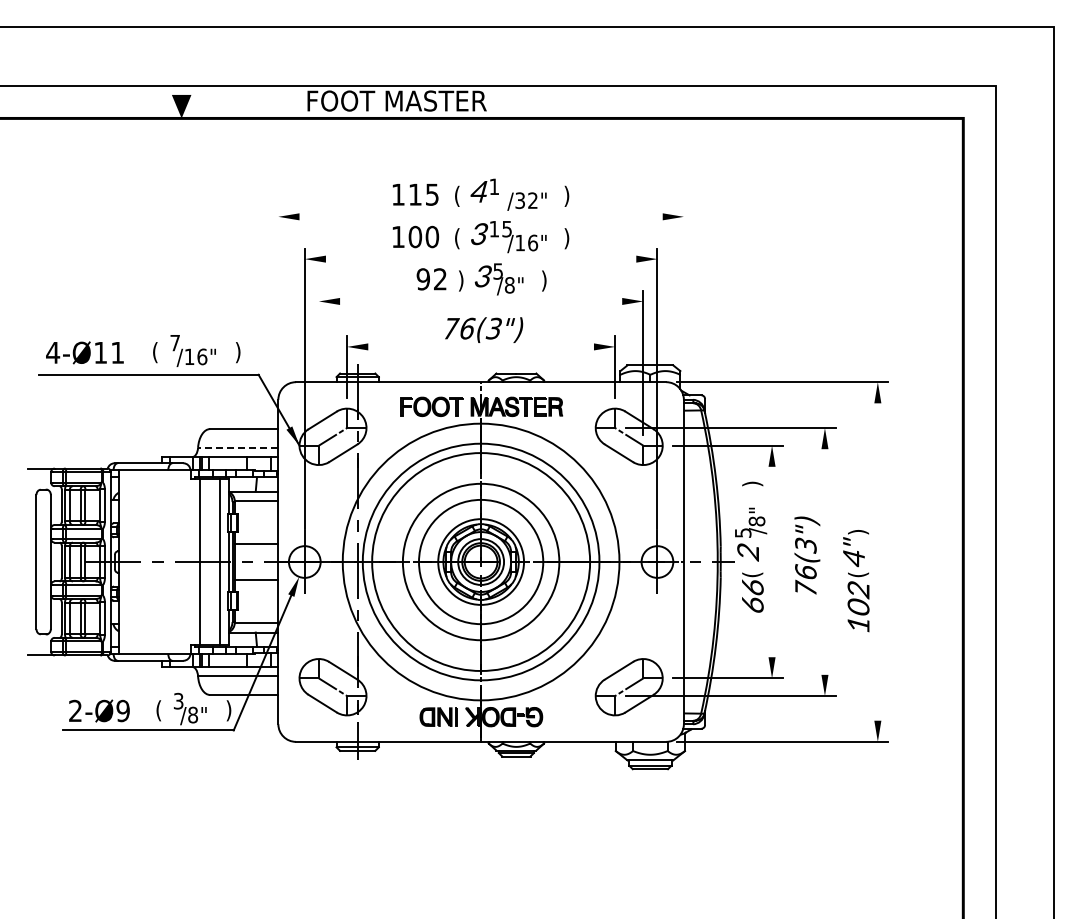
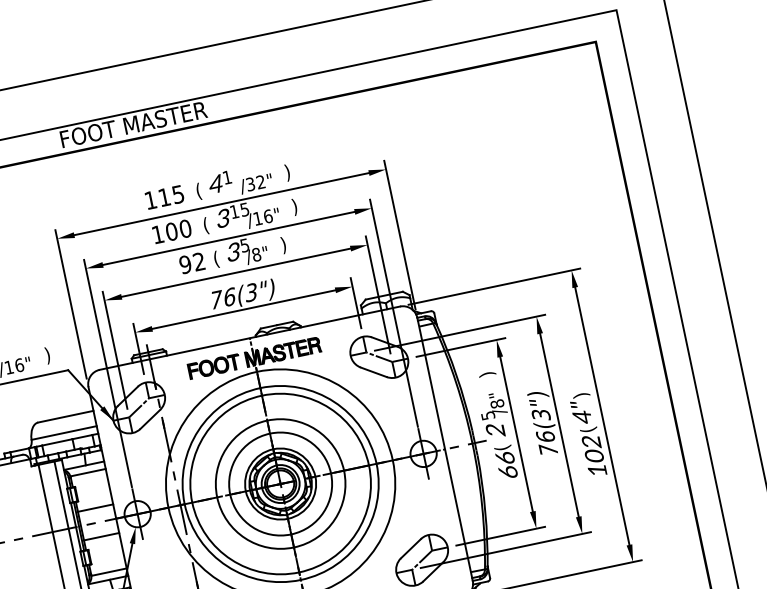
line: (480, 216) -> (221, 203), added
line: (480, 259) -> (228, 238), added
text: (460, 280) -> (215, 259), ) -> (
line: (278, 297) -> (71, 304), added
line: (683, 297) -> (399, 234), added
line: (481, 301) -> (236, 272), added
line: (480, 346) -> (243, 309), added
line: (318, 362) -> (114, 350), added
line: (237, 447) -> (63, 432), dashed -> solid
line: (772, 561) -> (516, 433), added
line: (824, 561) -> (558, 424), added
line: (877, 561) -> (601, 415), added

